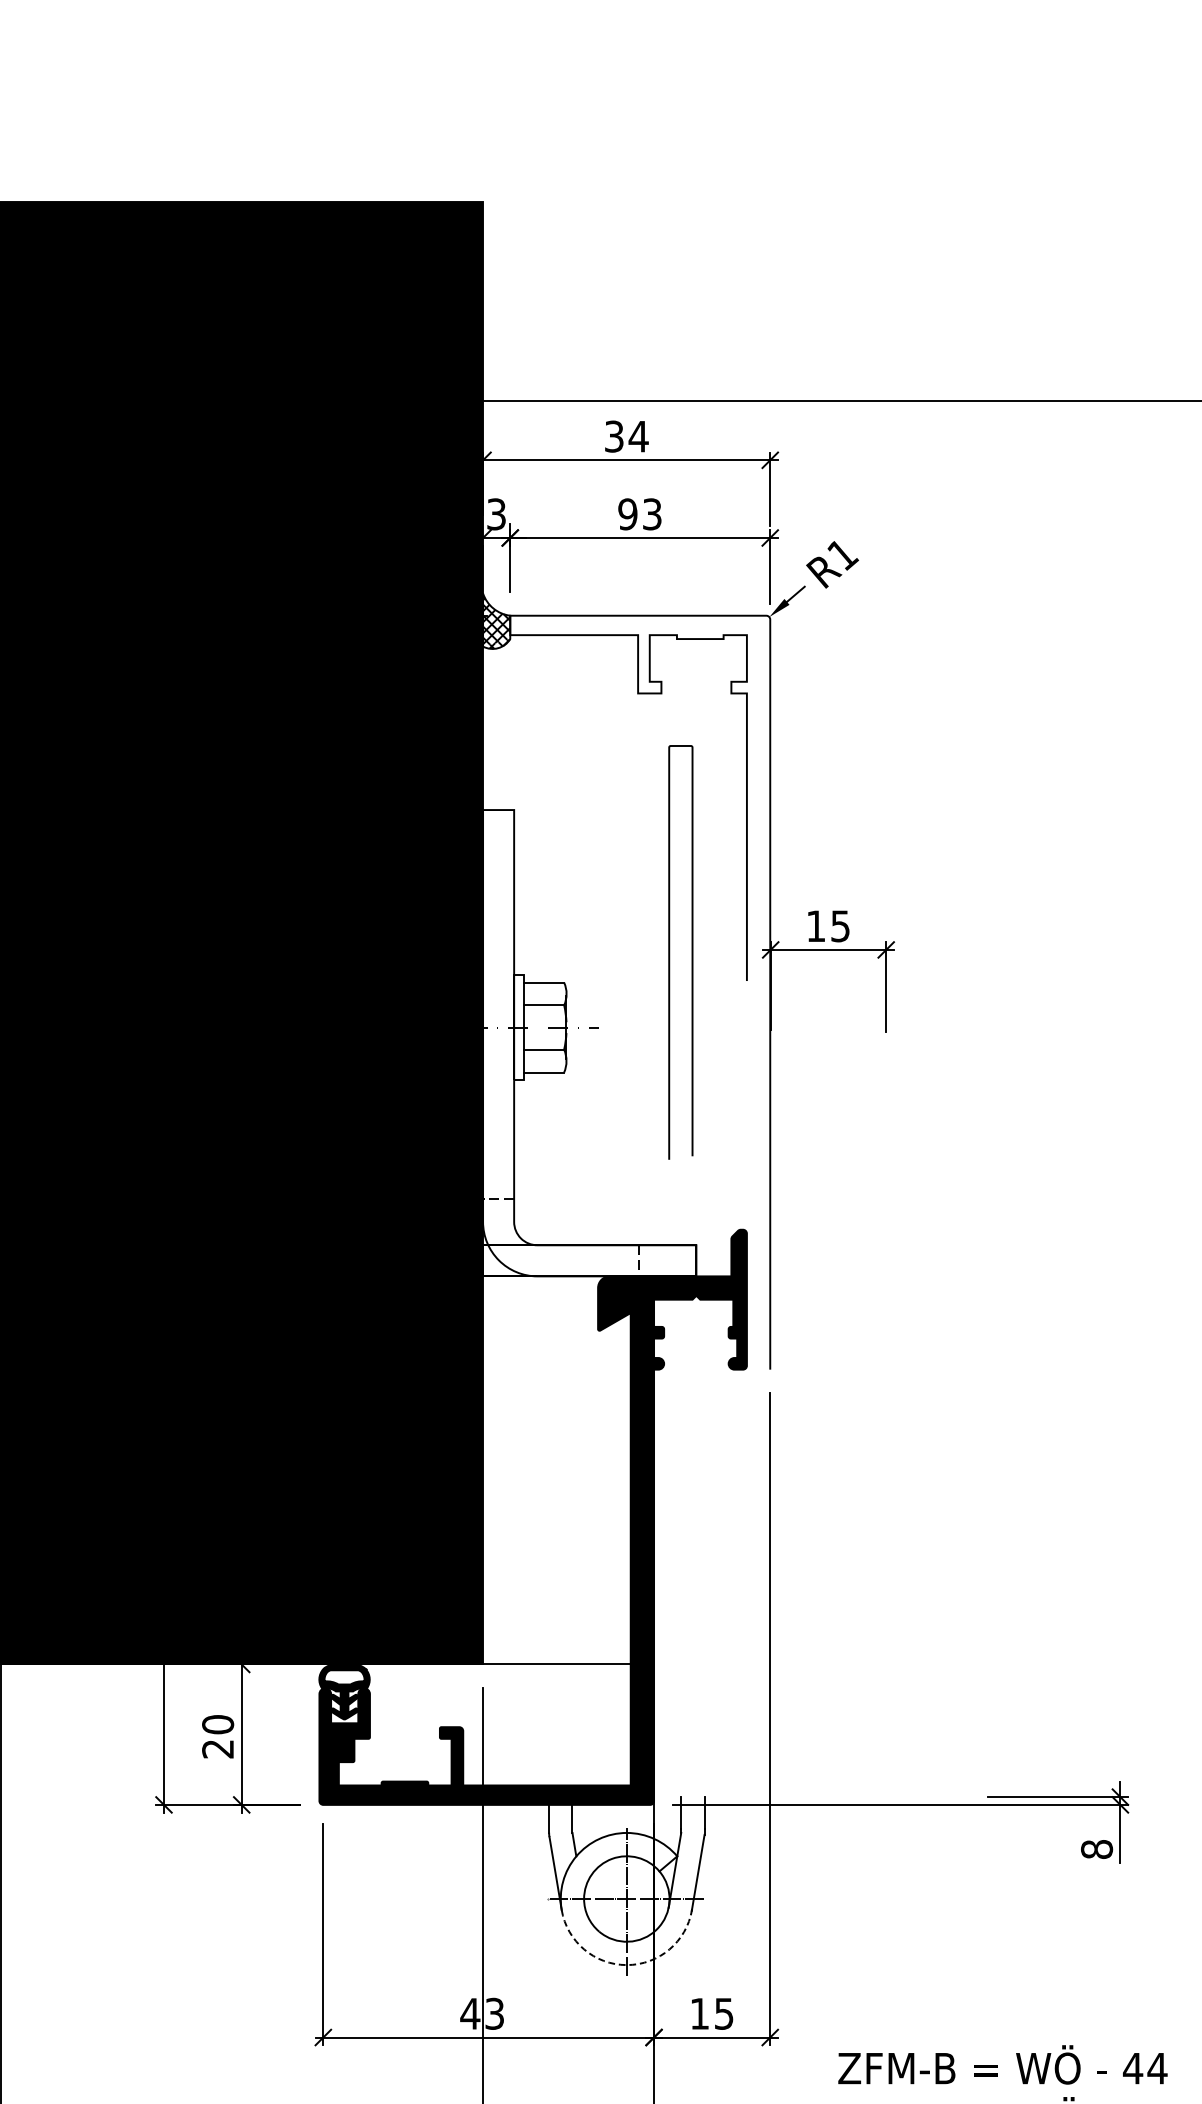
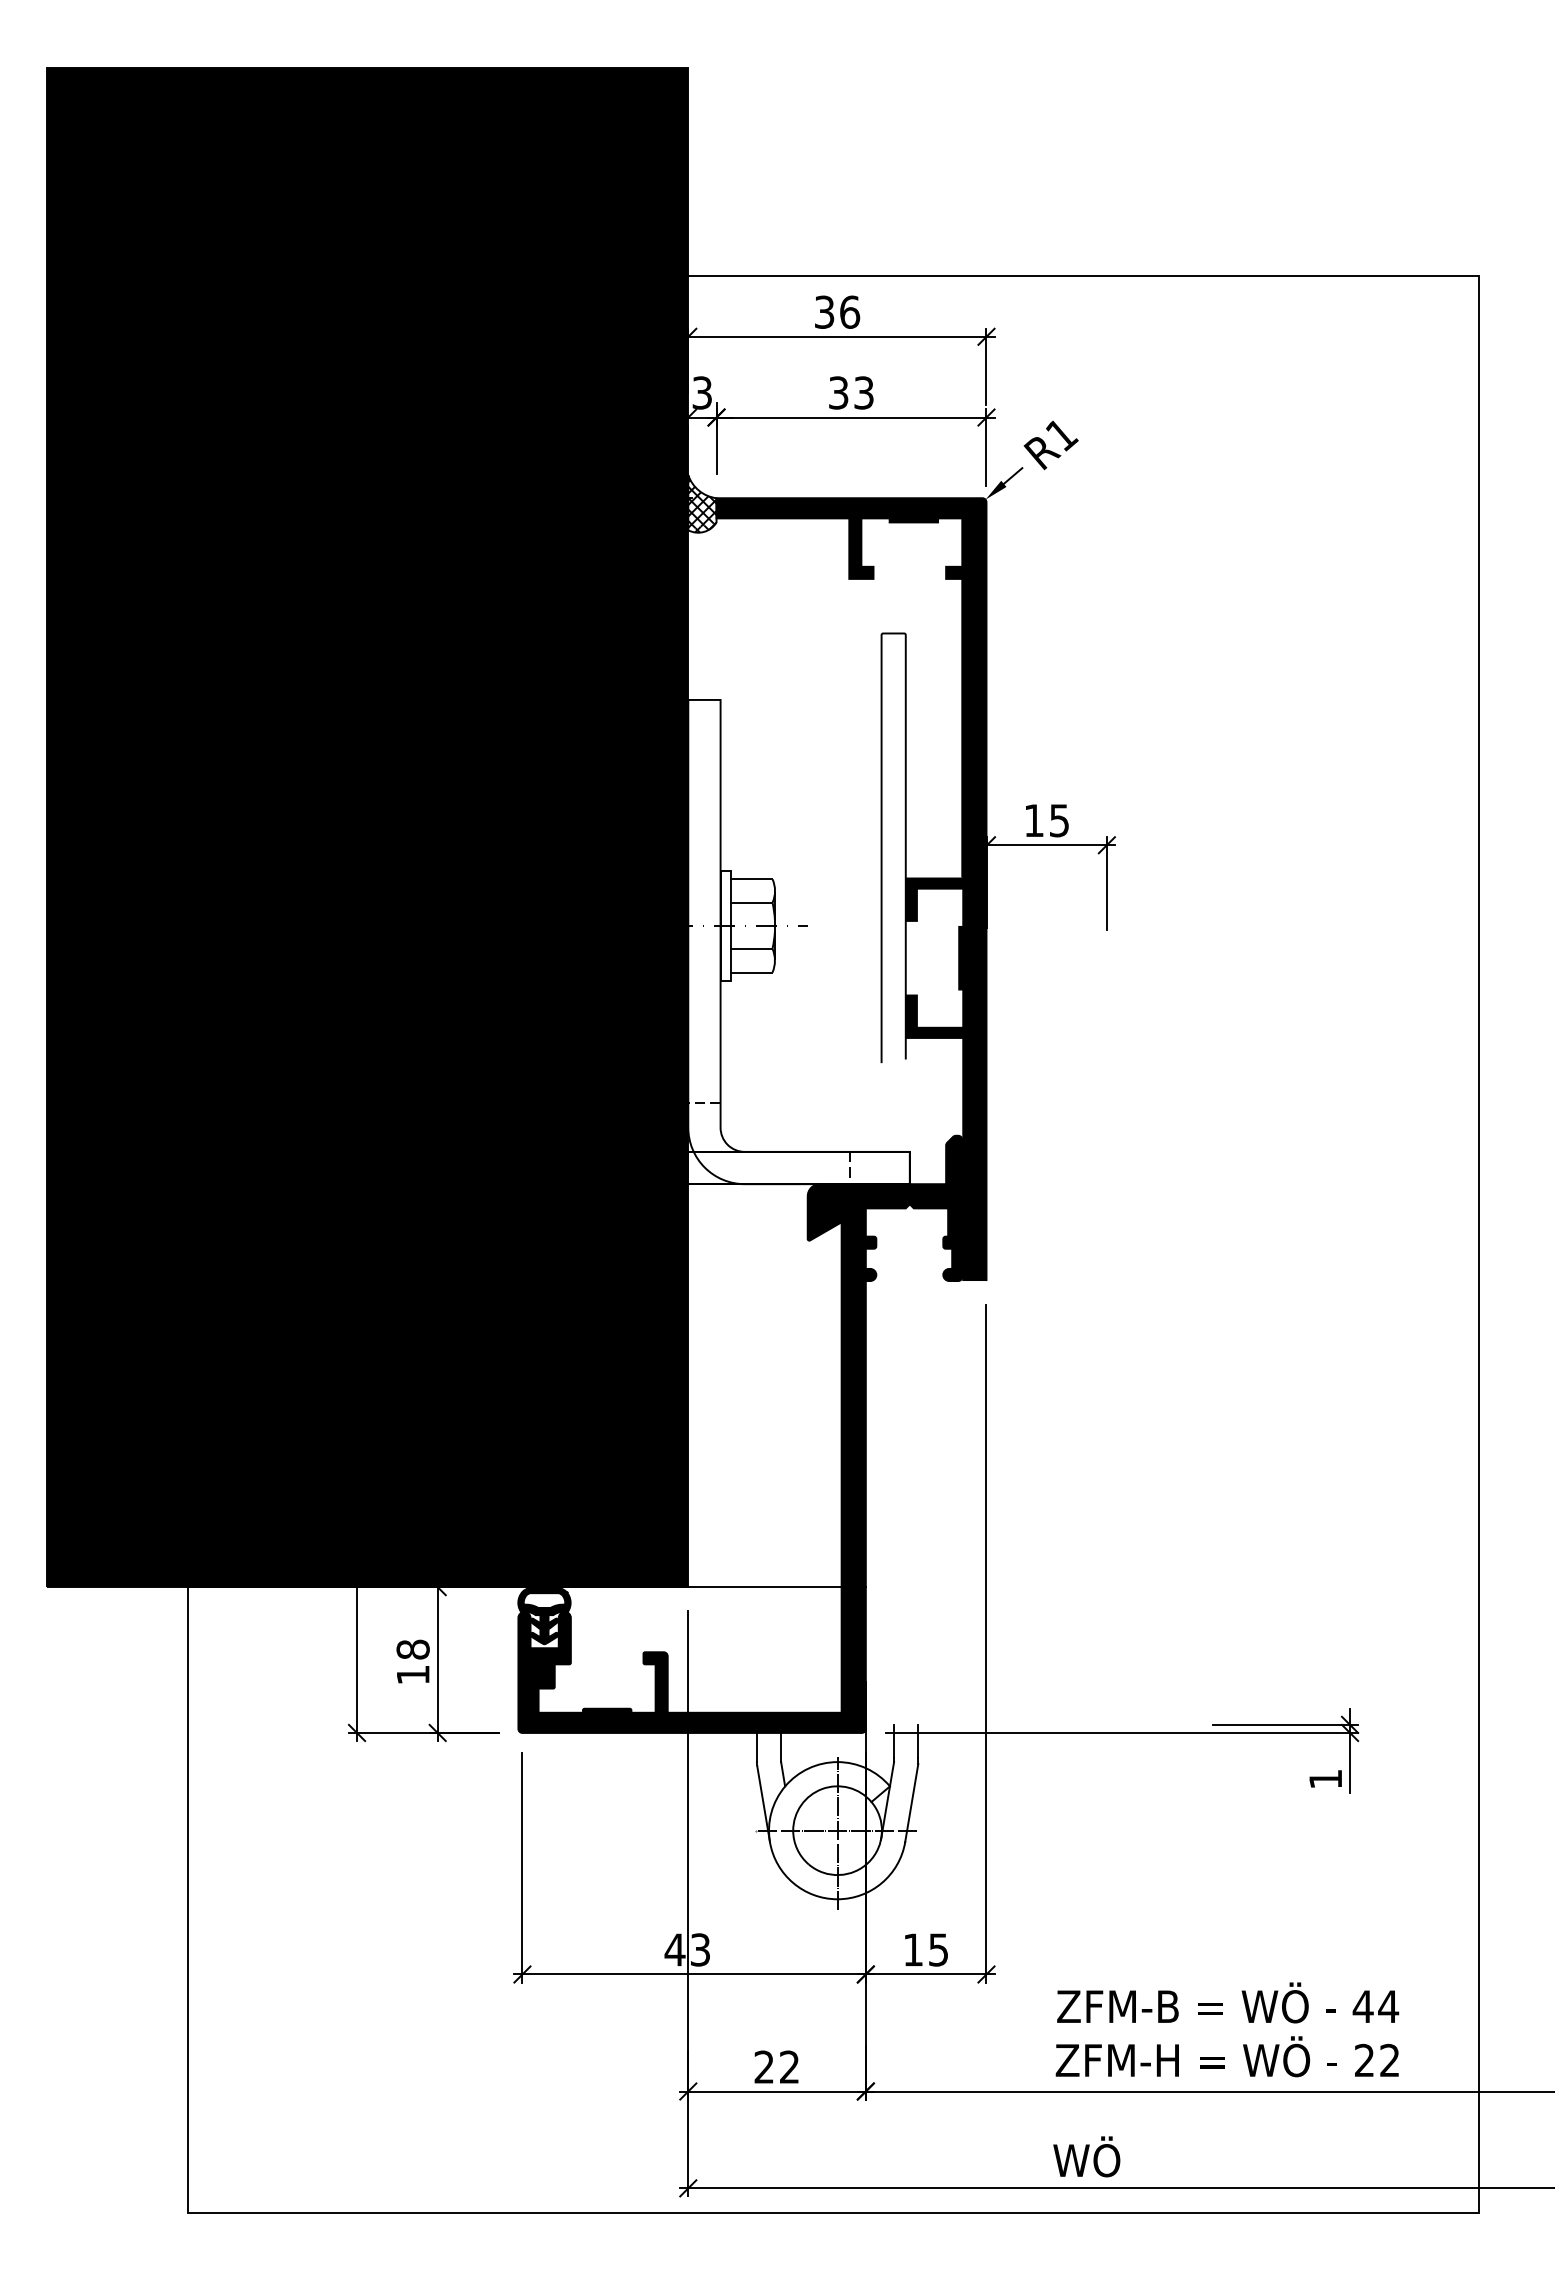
text: (638, 435) -> (849, 311), 34 -> 36
text: (627, 513) -> (838, 392), 93 -> 33
fill: (640, 992) -> (851, 889), added
text: (217, 1736) -> (412, 1661), 20 -> 18
text: (1096, 1849) -> (1325, 1779), 8 -> 1
arc: (626, 1965) -> (837, 1899), dashed -> solid

